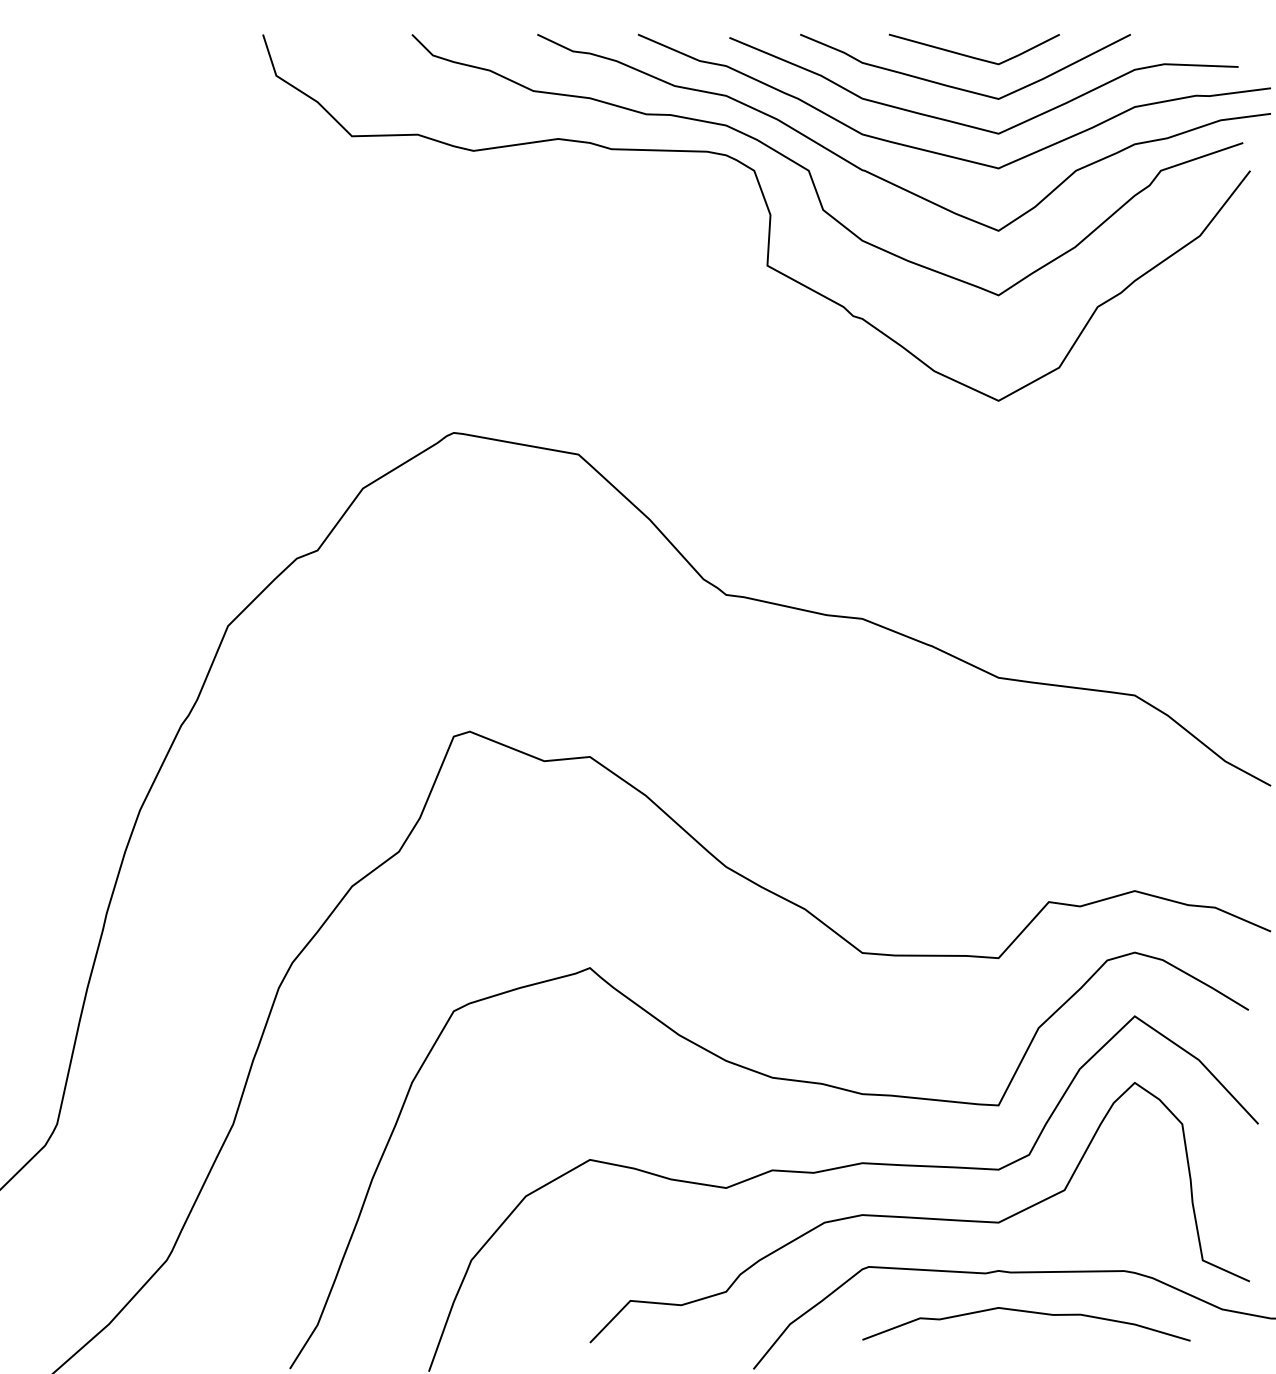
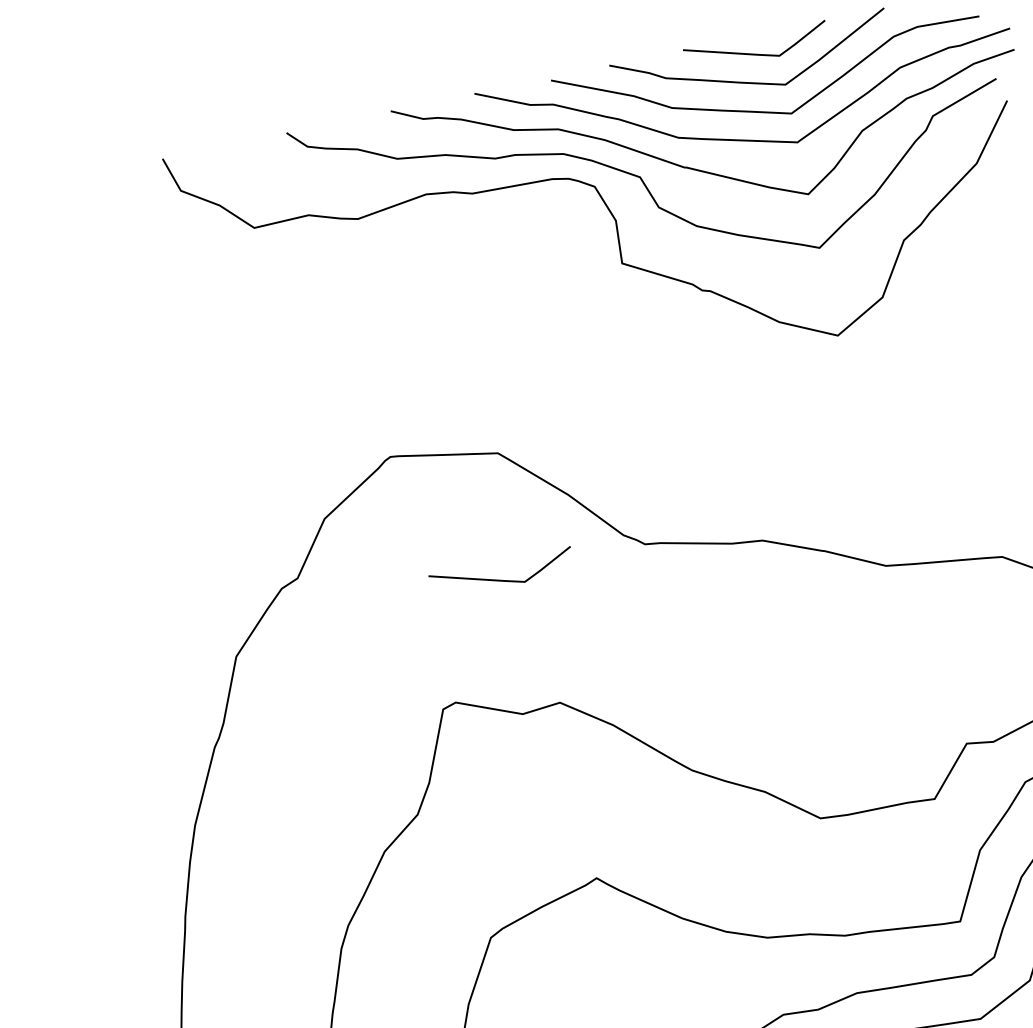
line: (553, 601) -> (502, 579), added

